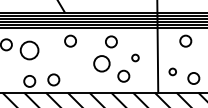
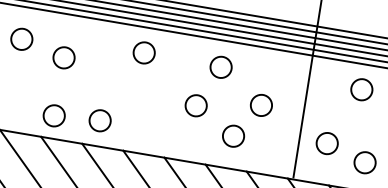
circle: (29, 50) -> (63, 57), size x0.62
circle: (135, 57) -> (261, 104), size x1.67
circle: (101, 63) -> (195, 104), size x0.71
circle: (172, 71) -> (327, 142), size x1.67

